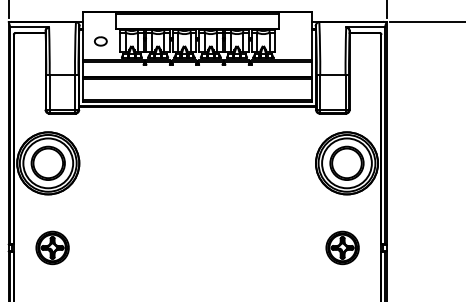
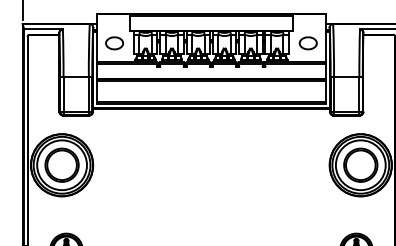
part: (100, 41) -> (114, 43), size x1.43
part: (294, 41) -> (308, 43), added

